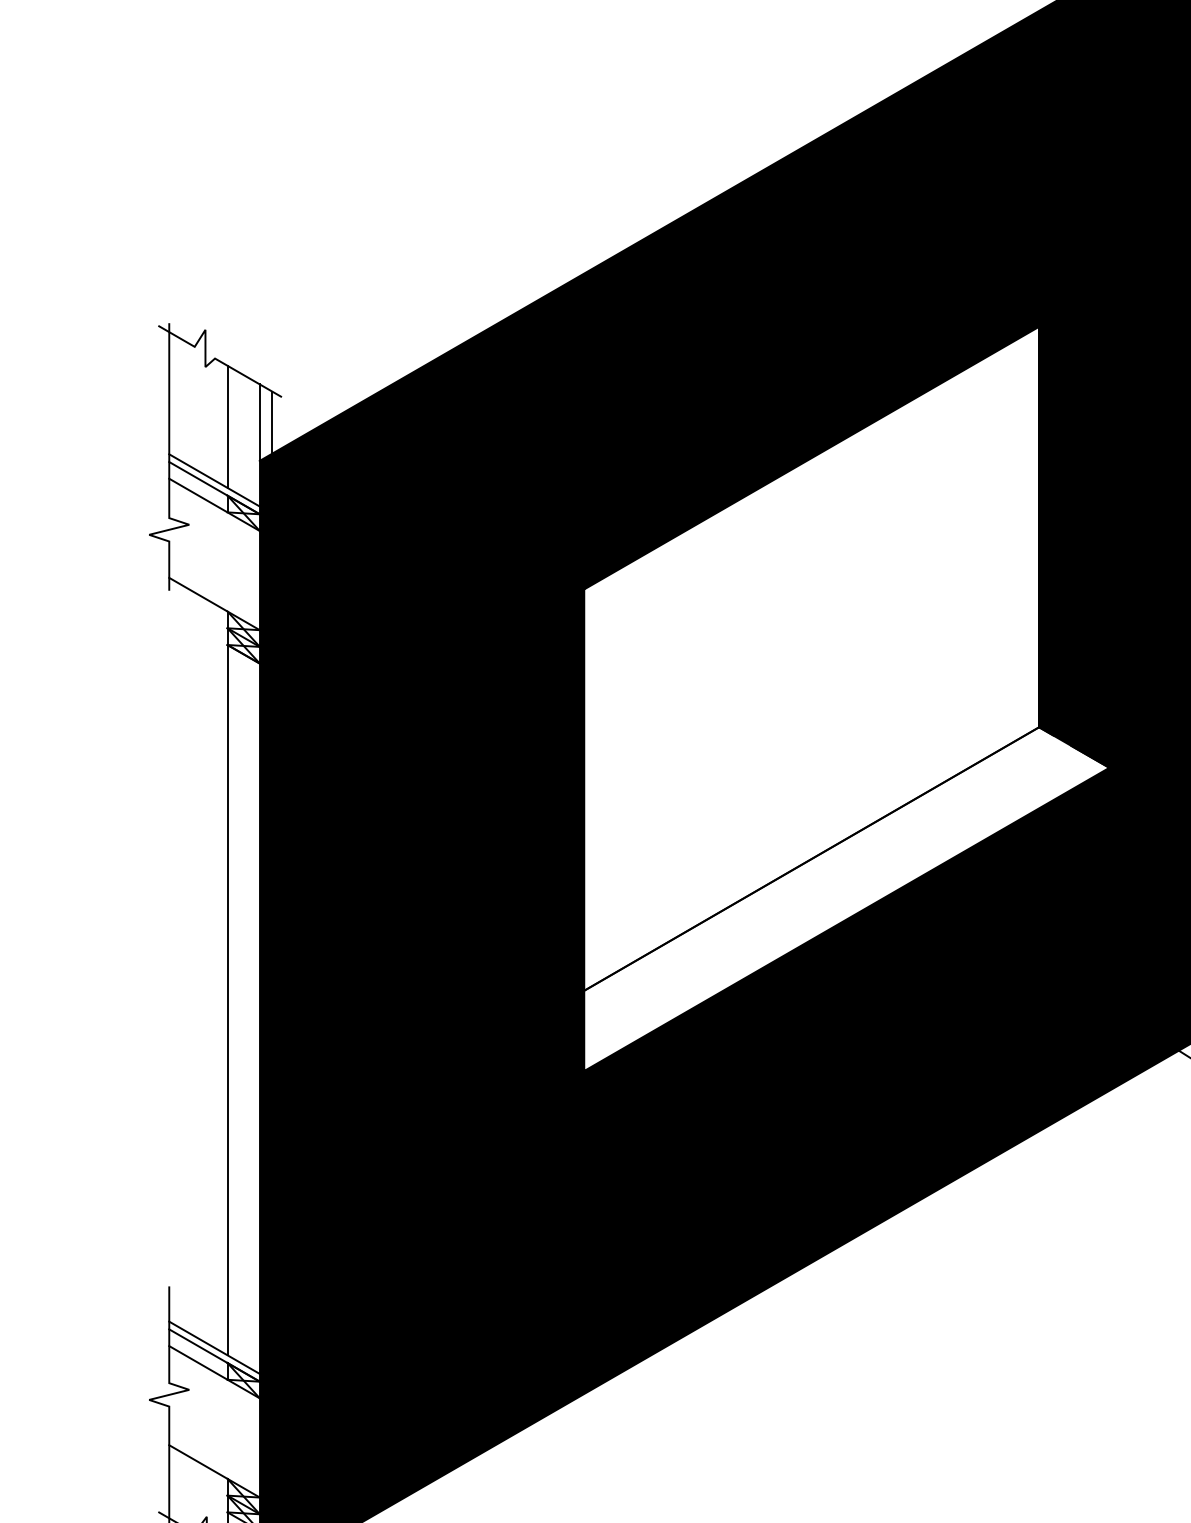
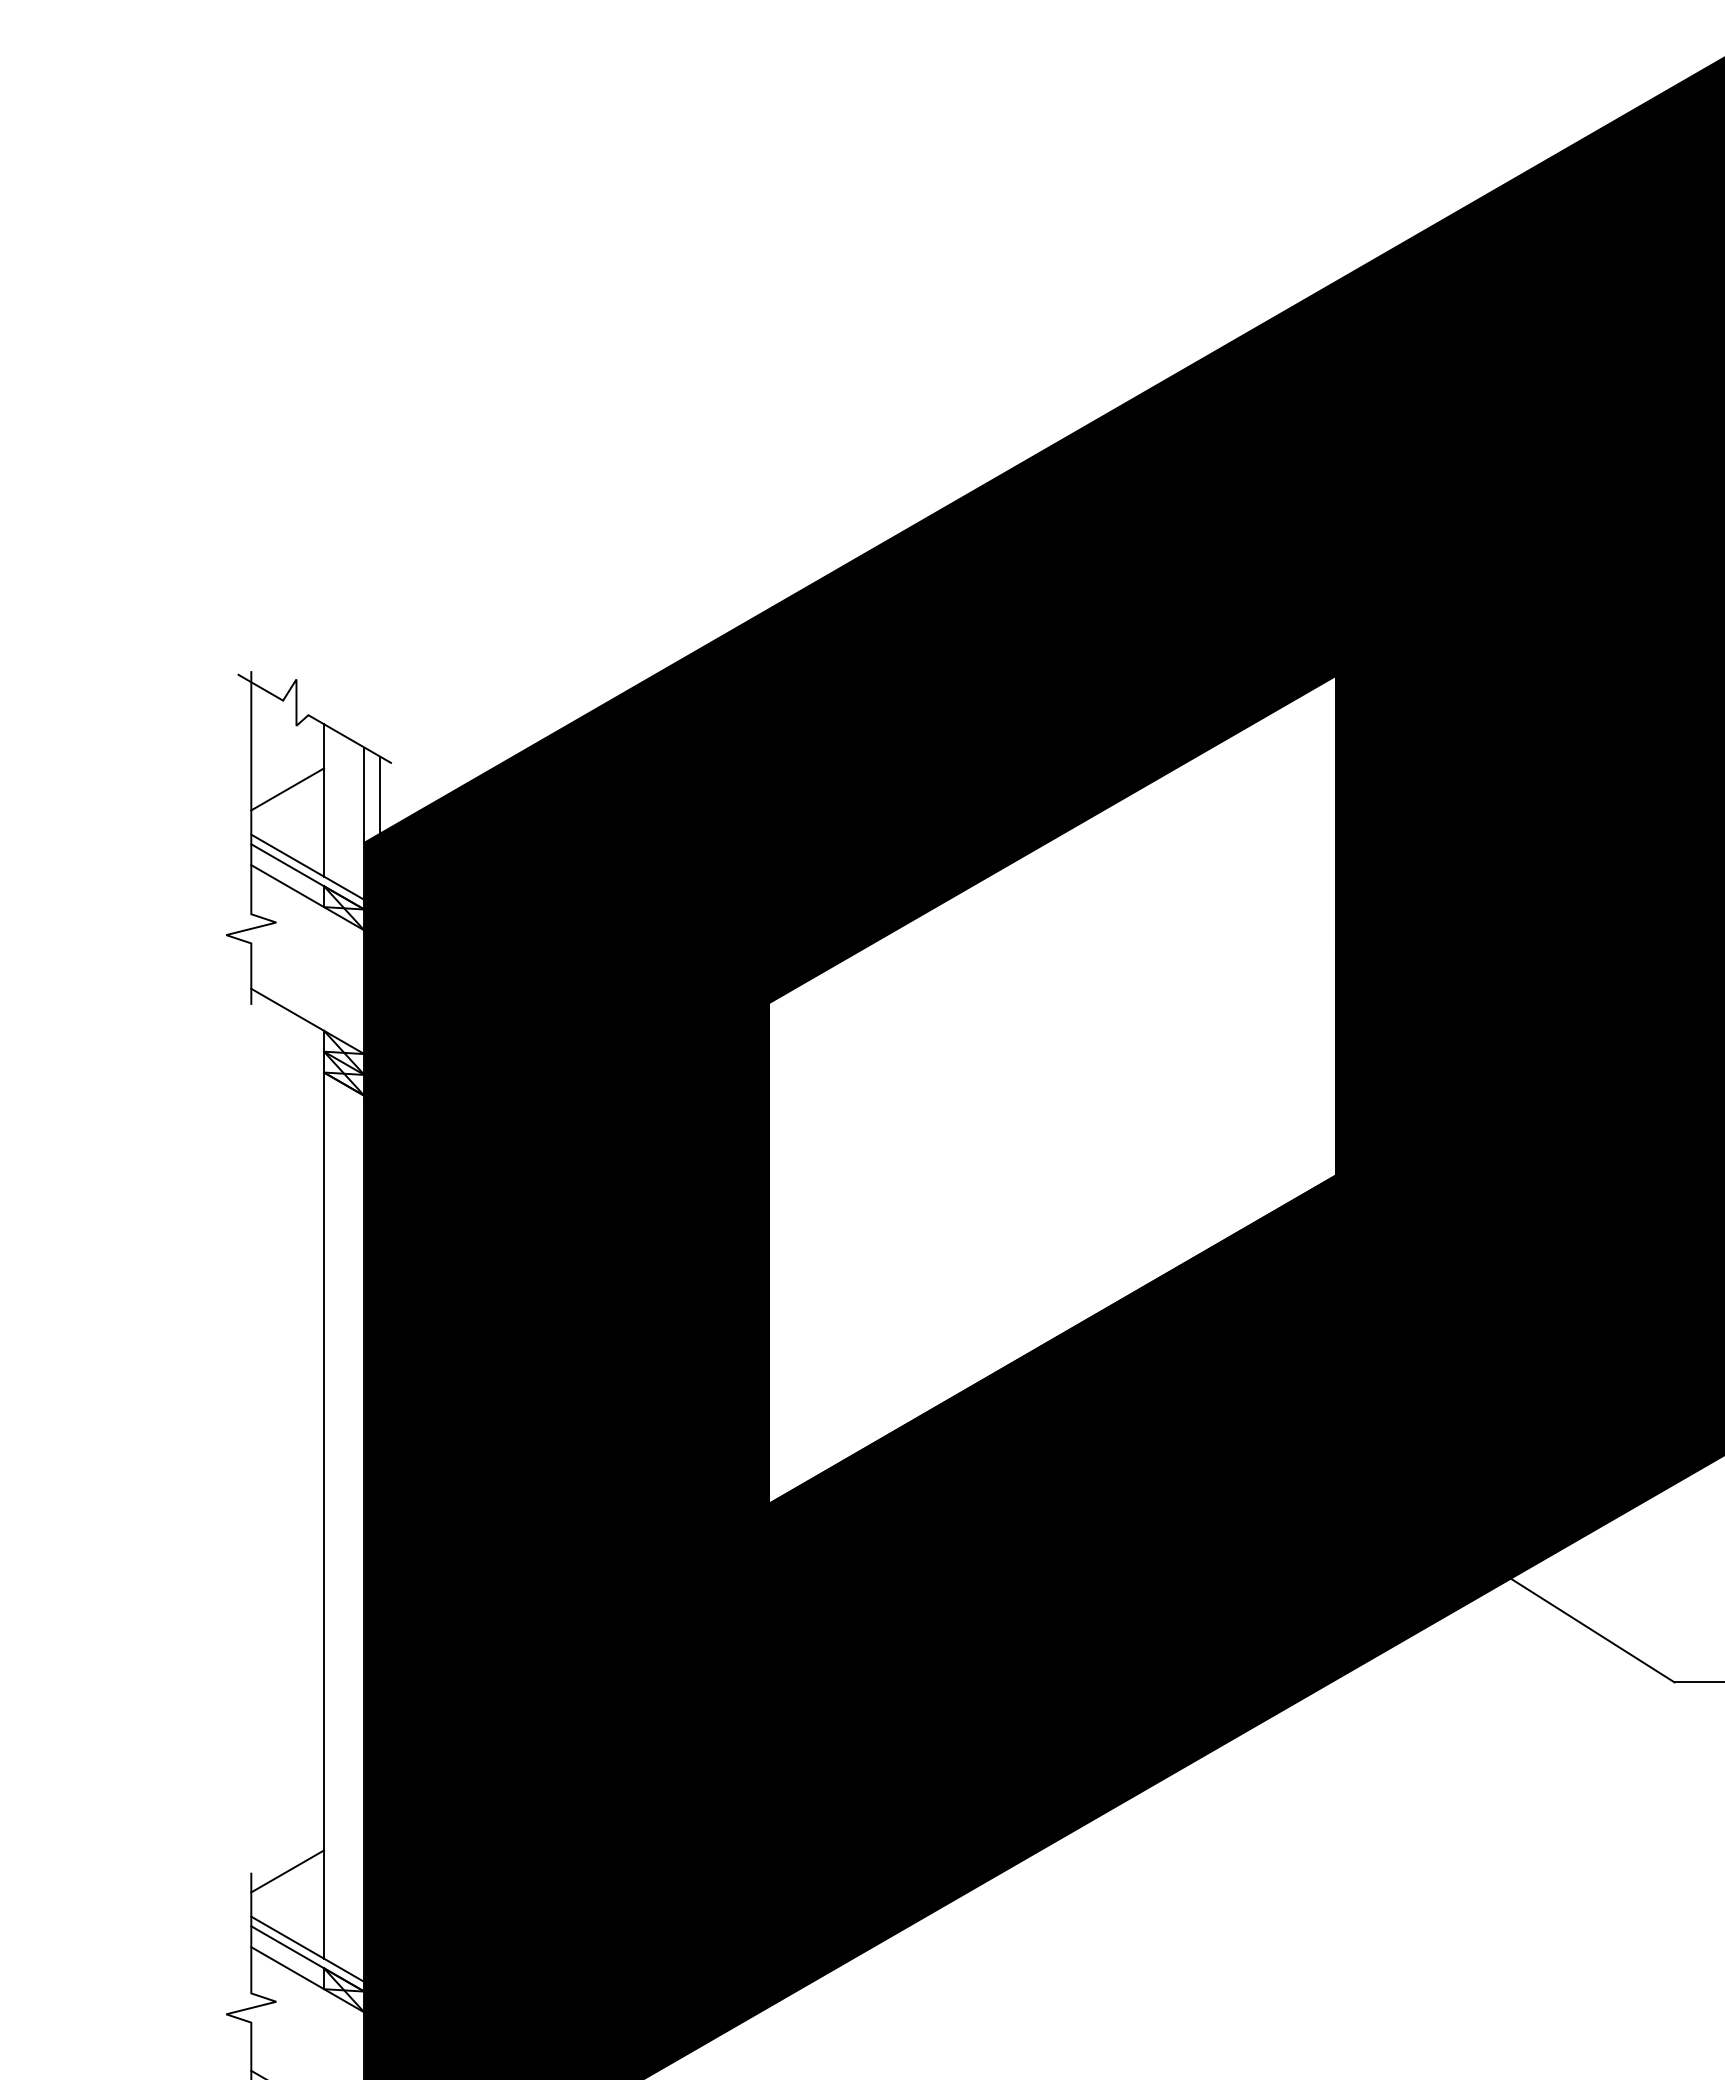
line: (198, 418) -> (287, 789), added
fill: (846, 899) -> (1096, 1389), added
line: (198, 1285) -> (287, 1871), added

